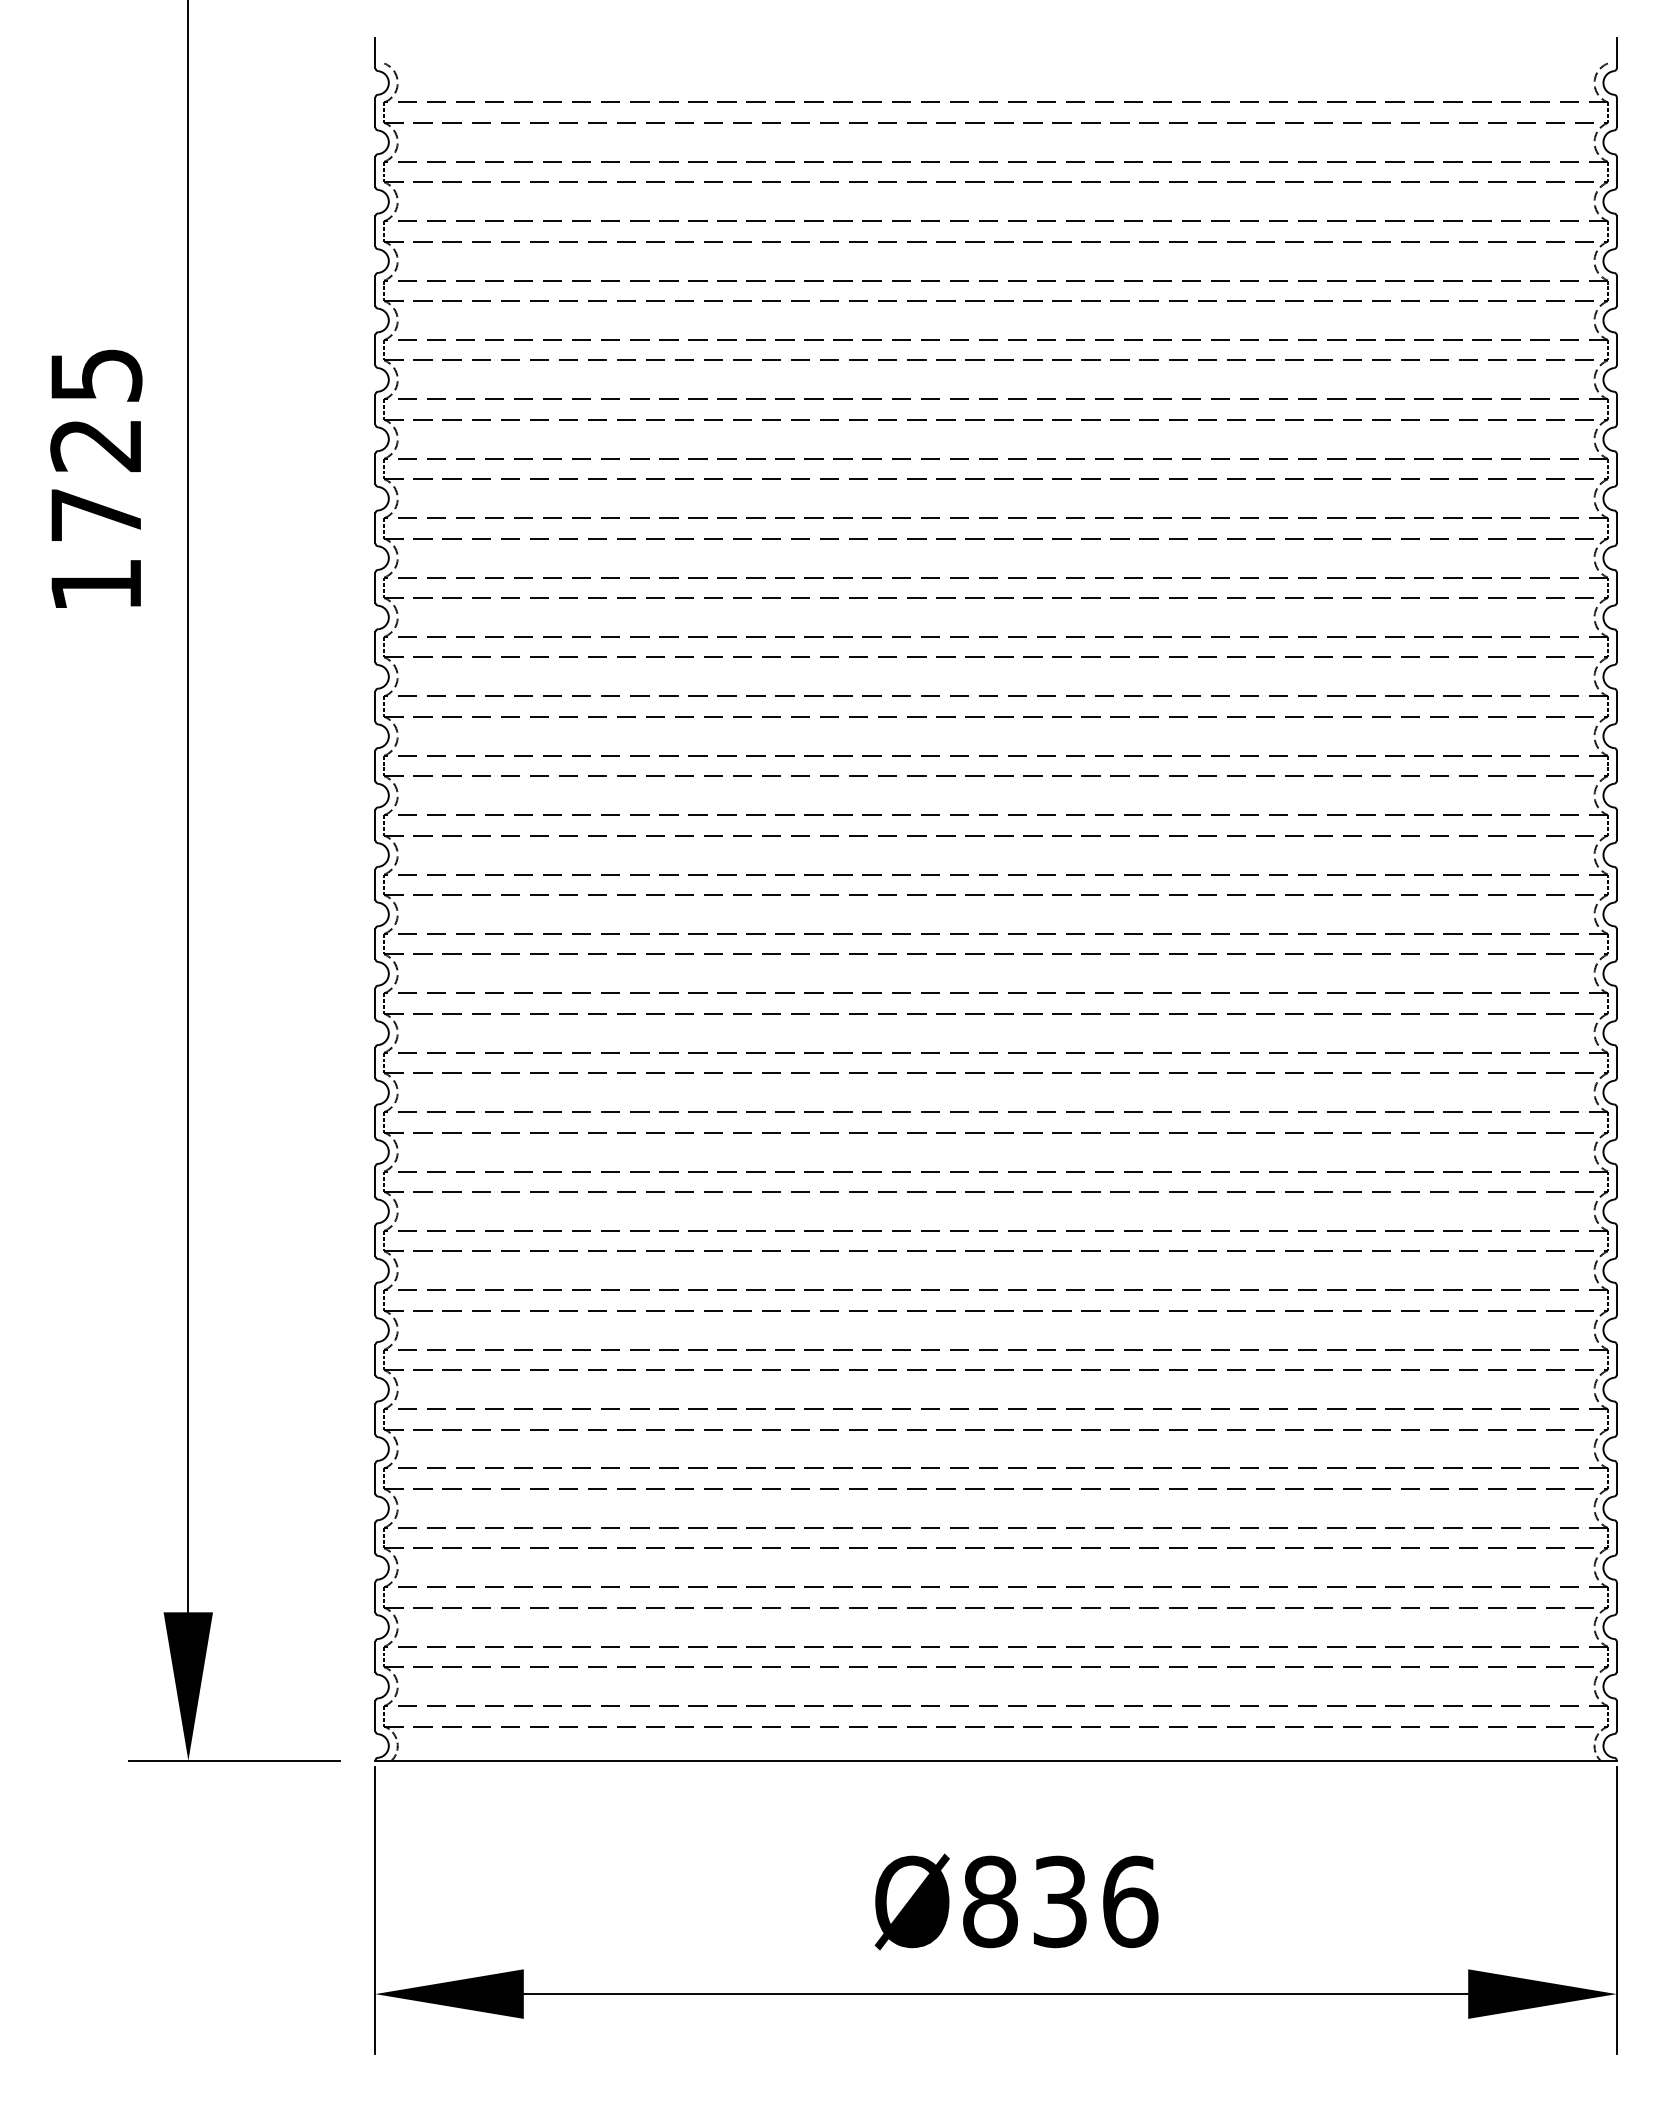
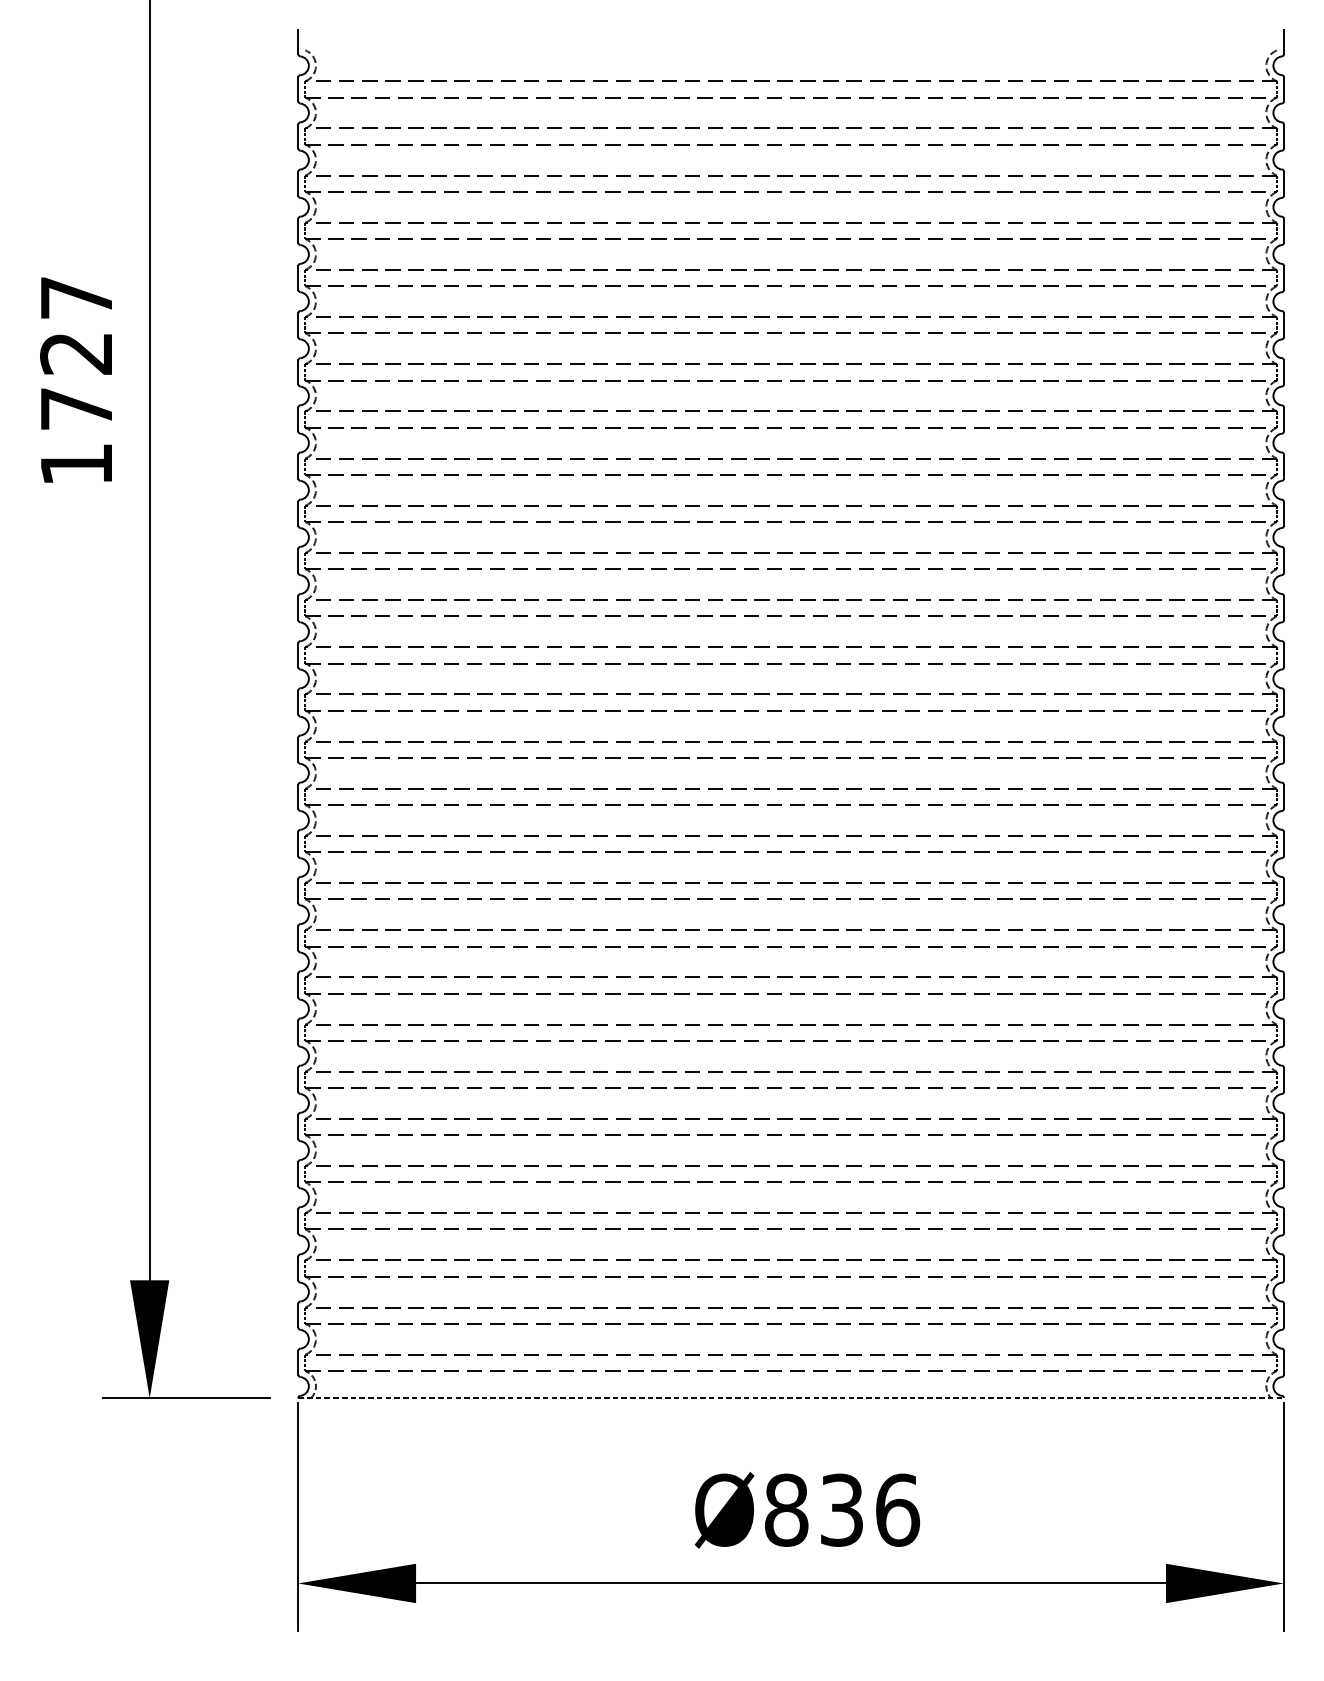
text: (96, 375) -> (76, 298), 1725 -> 1727
line: (996, 1760) -> (791, 1397), solid -> dashed

